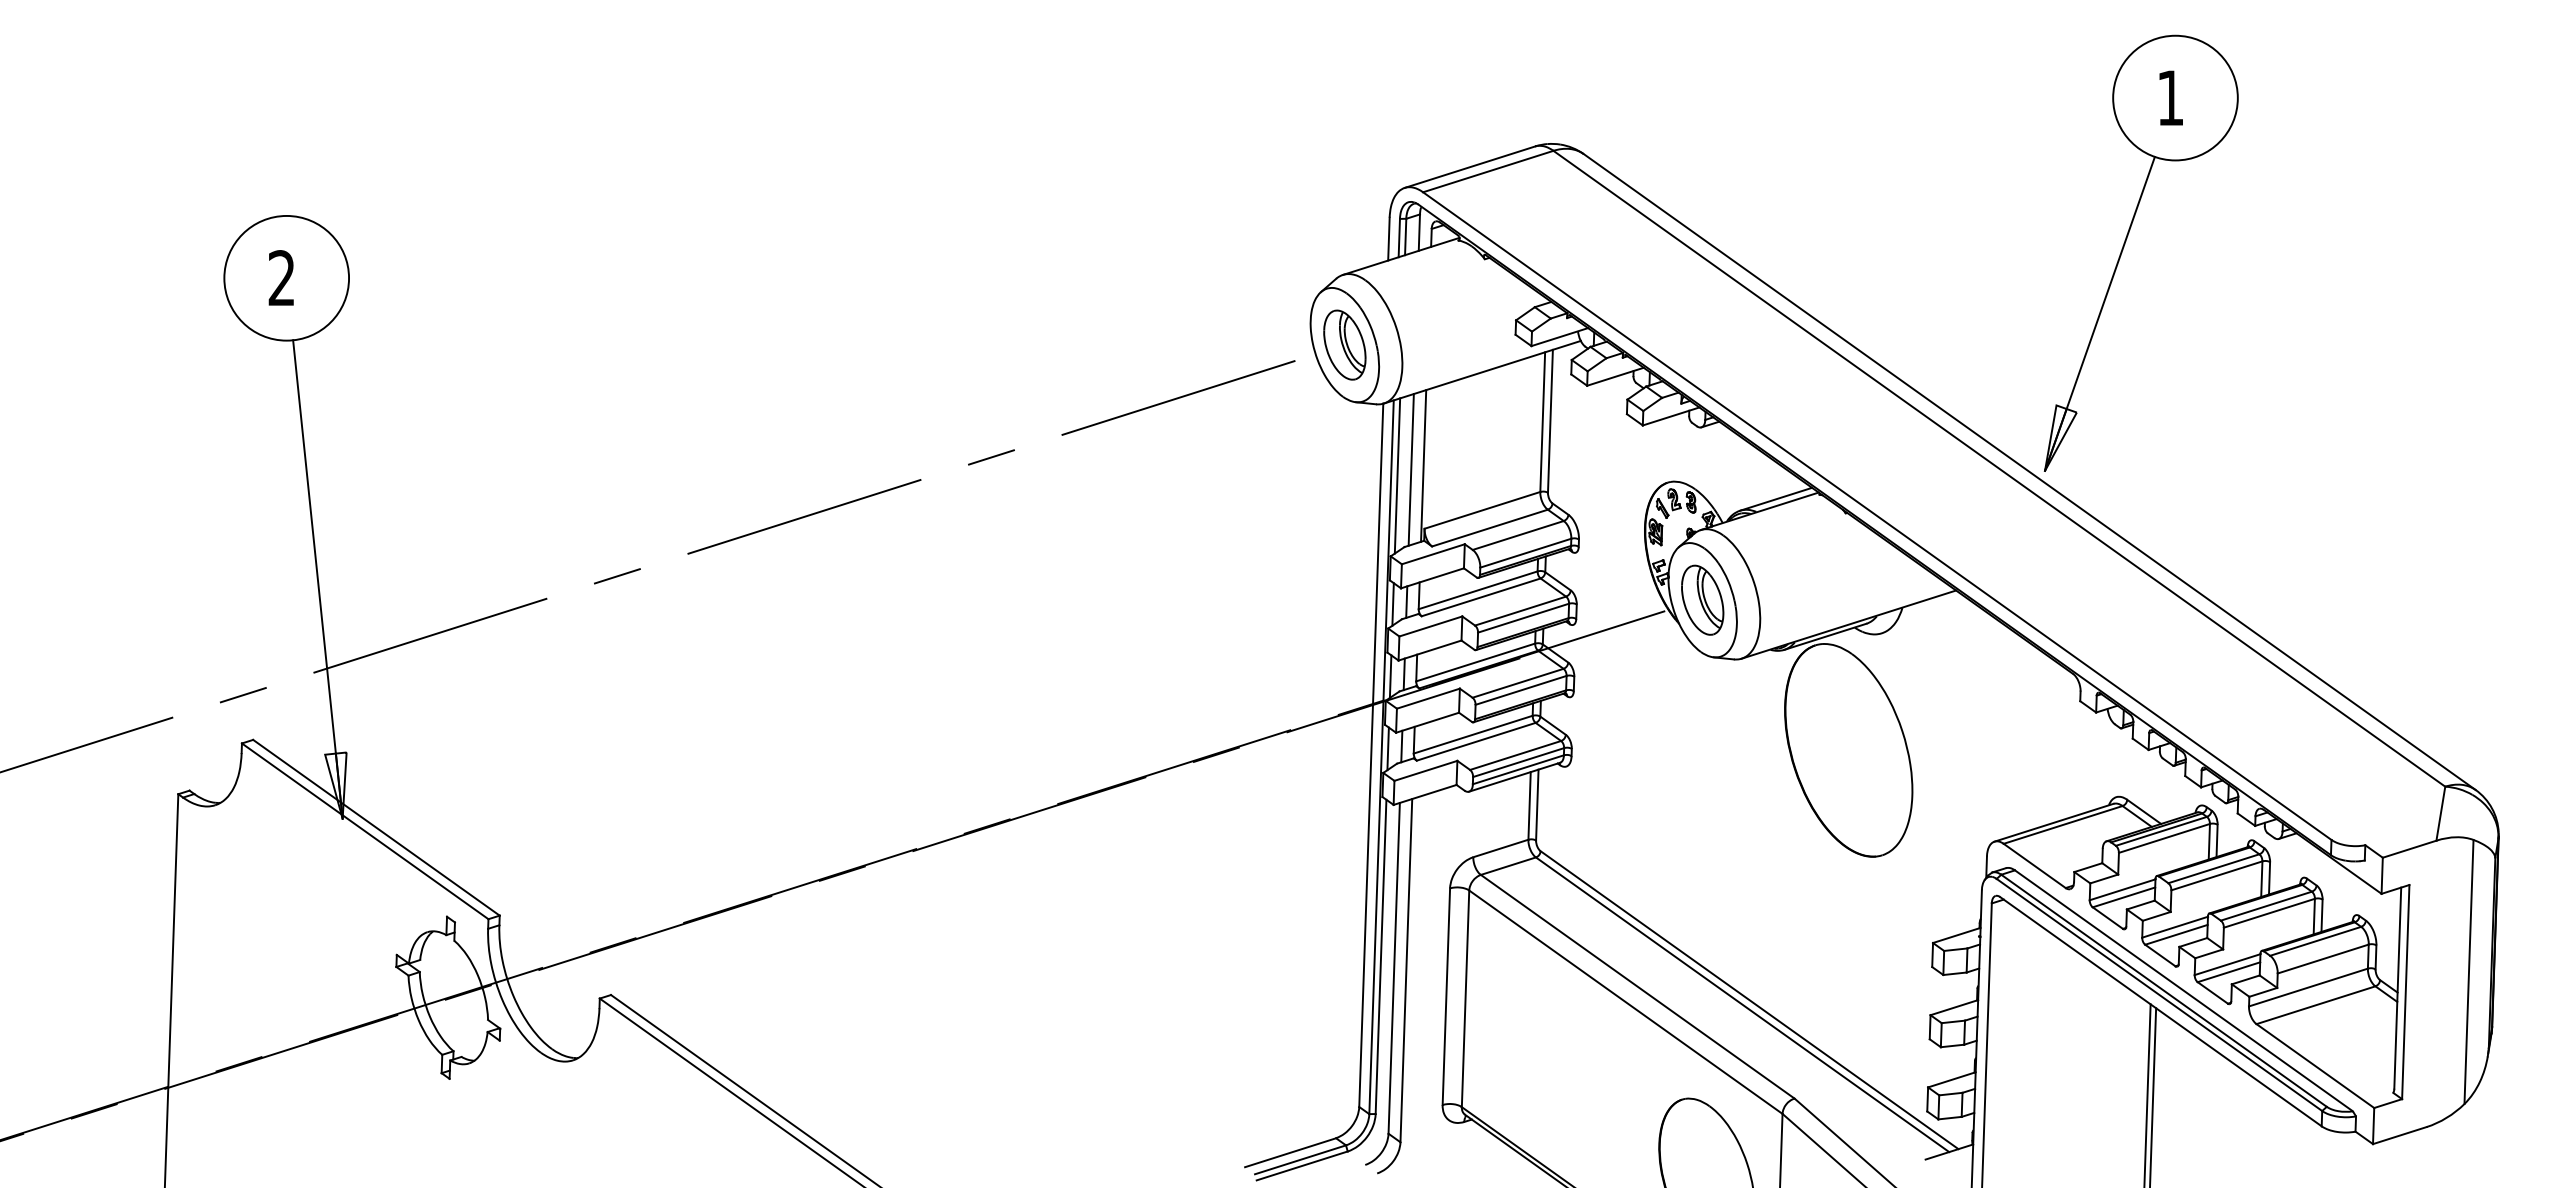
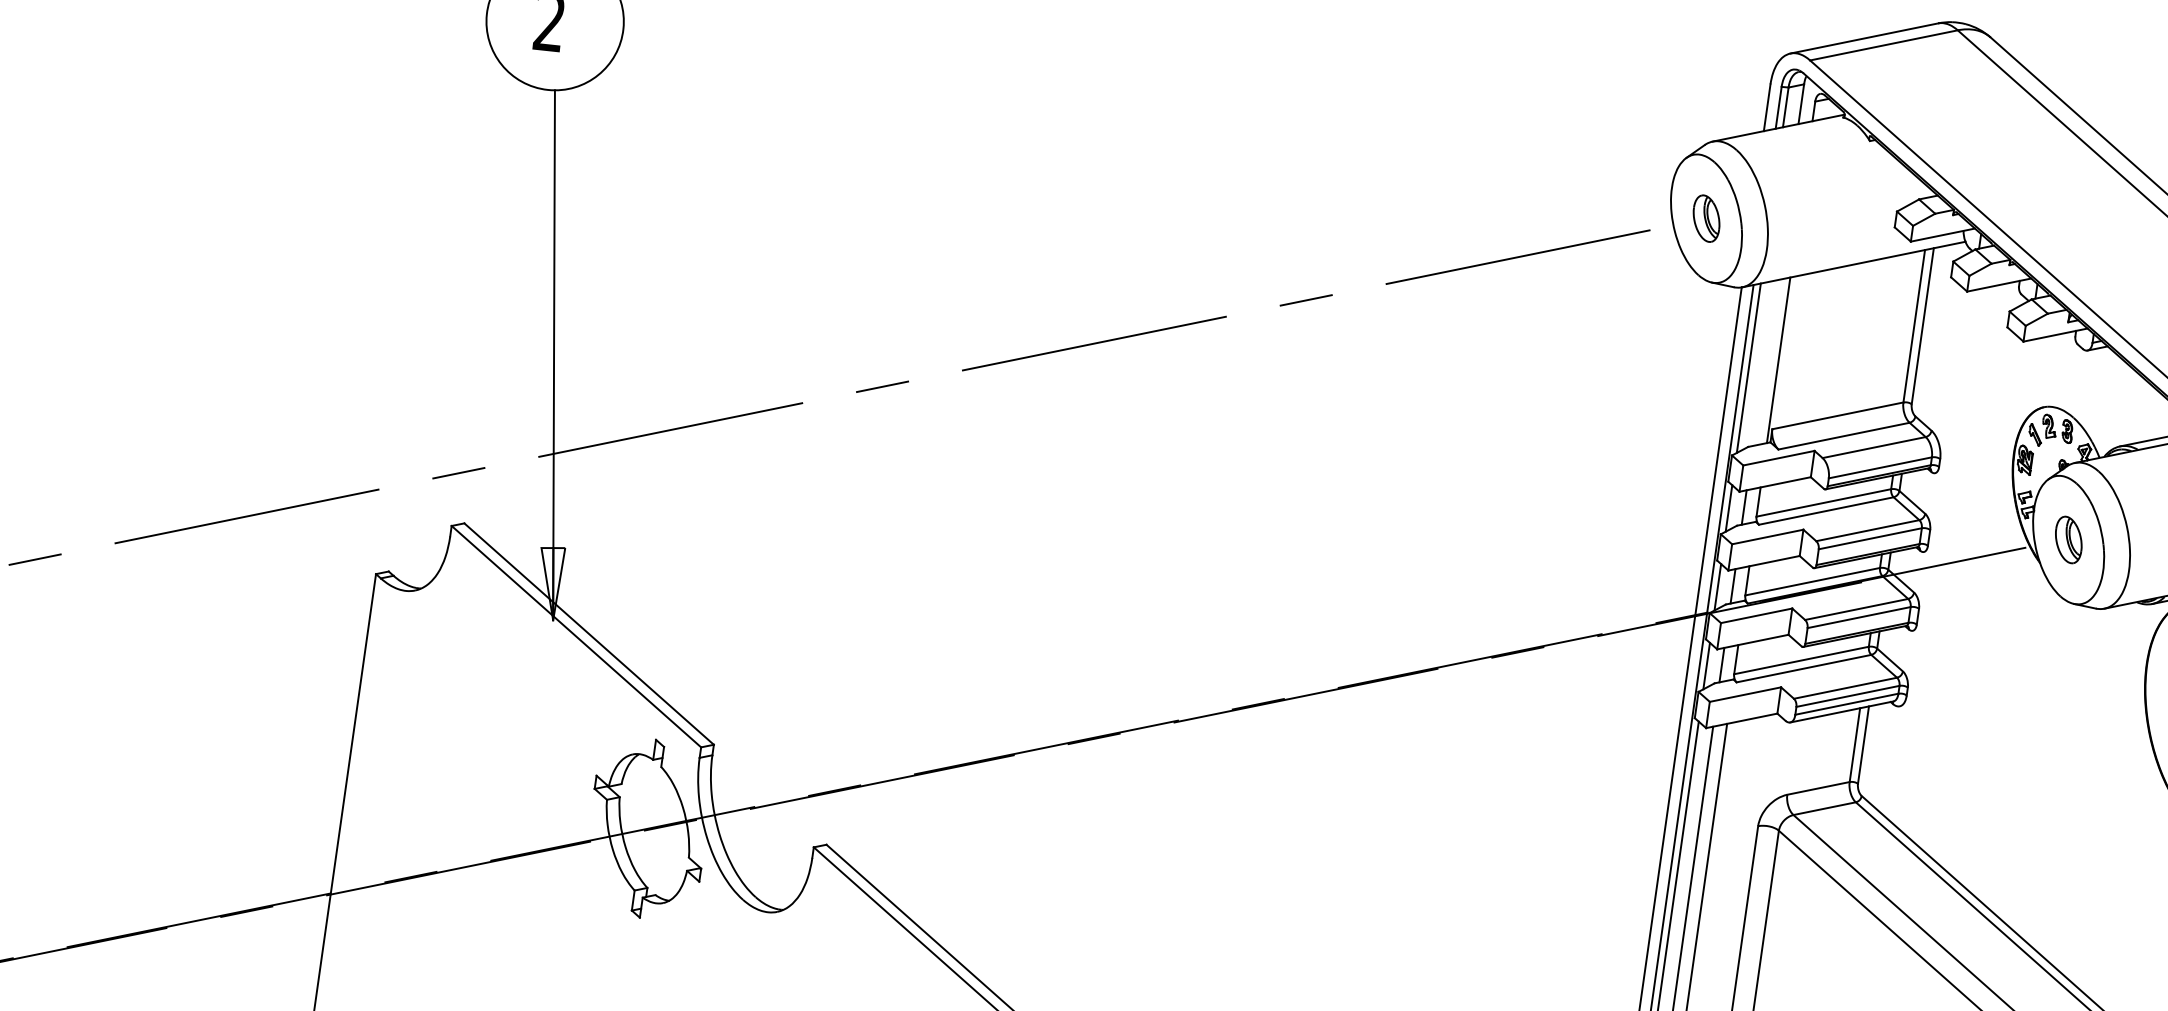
part: (1344, 344) -> (1706, 218), size x0.6
line: (1410, 469) -> (1763, 362), removed
part: (1702, 599) -> (2068, 539), size x0.6

